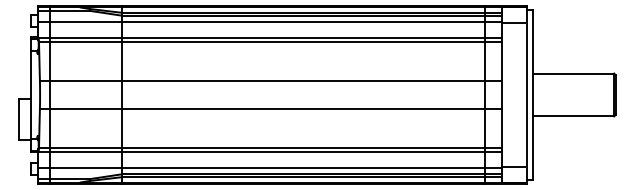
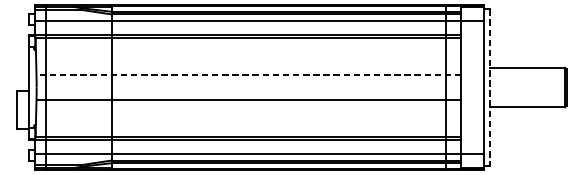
line: (270, 81) -> (248, 75), solid -> dashed
line: (532, 95) -> (489, 87), solid -> dashed

